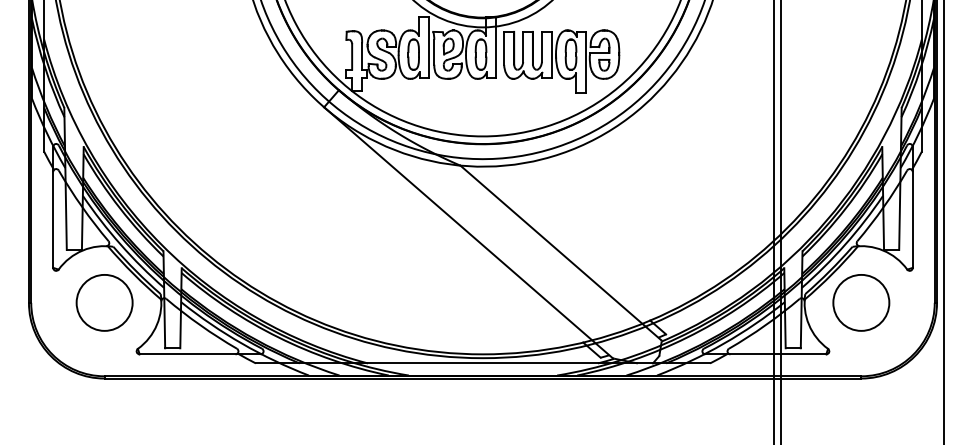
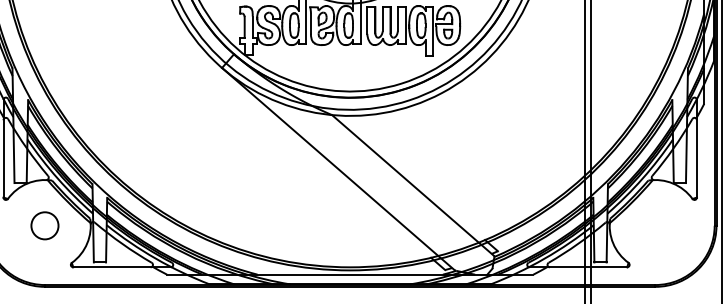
circle: (104, 302) -> (44, 225), size x0.6
circle: (861, 302) -> (655, 225), removed

